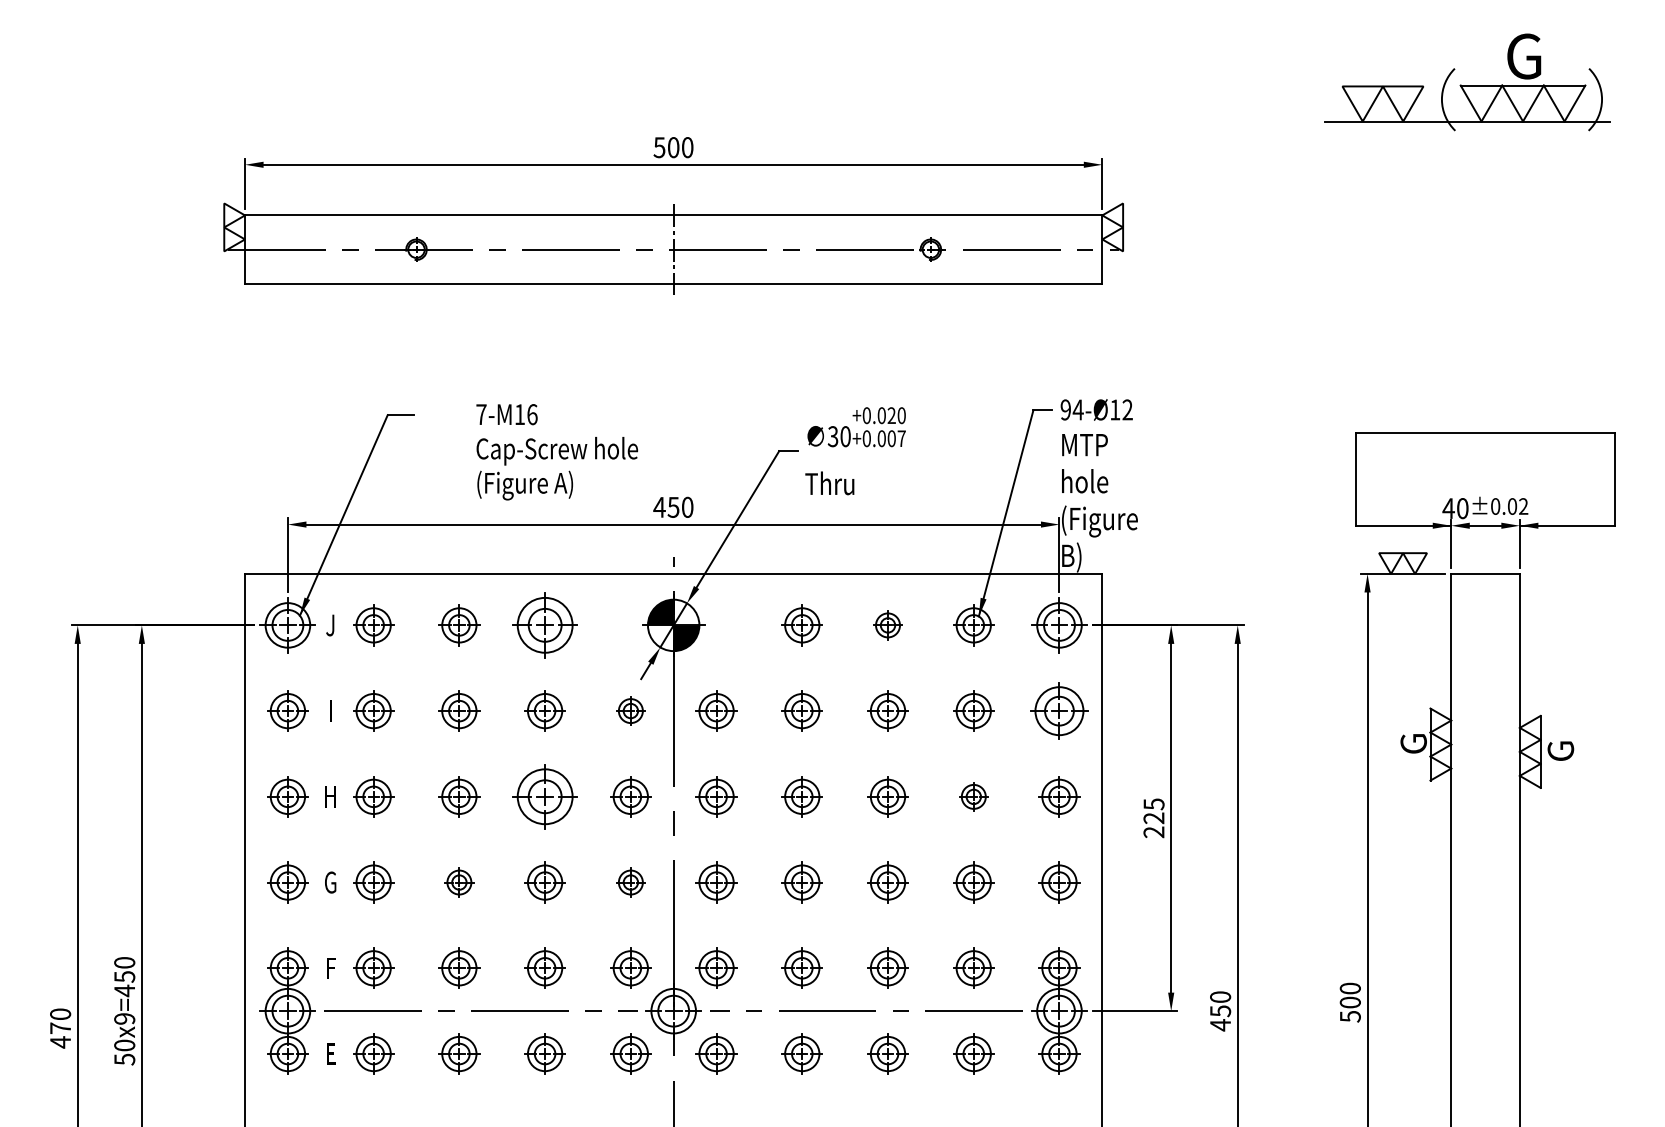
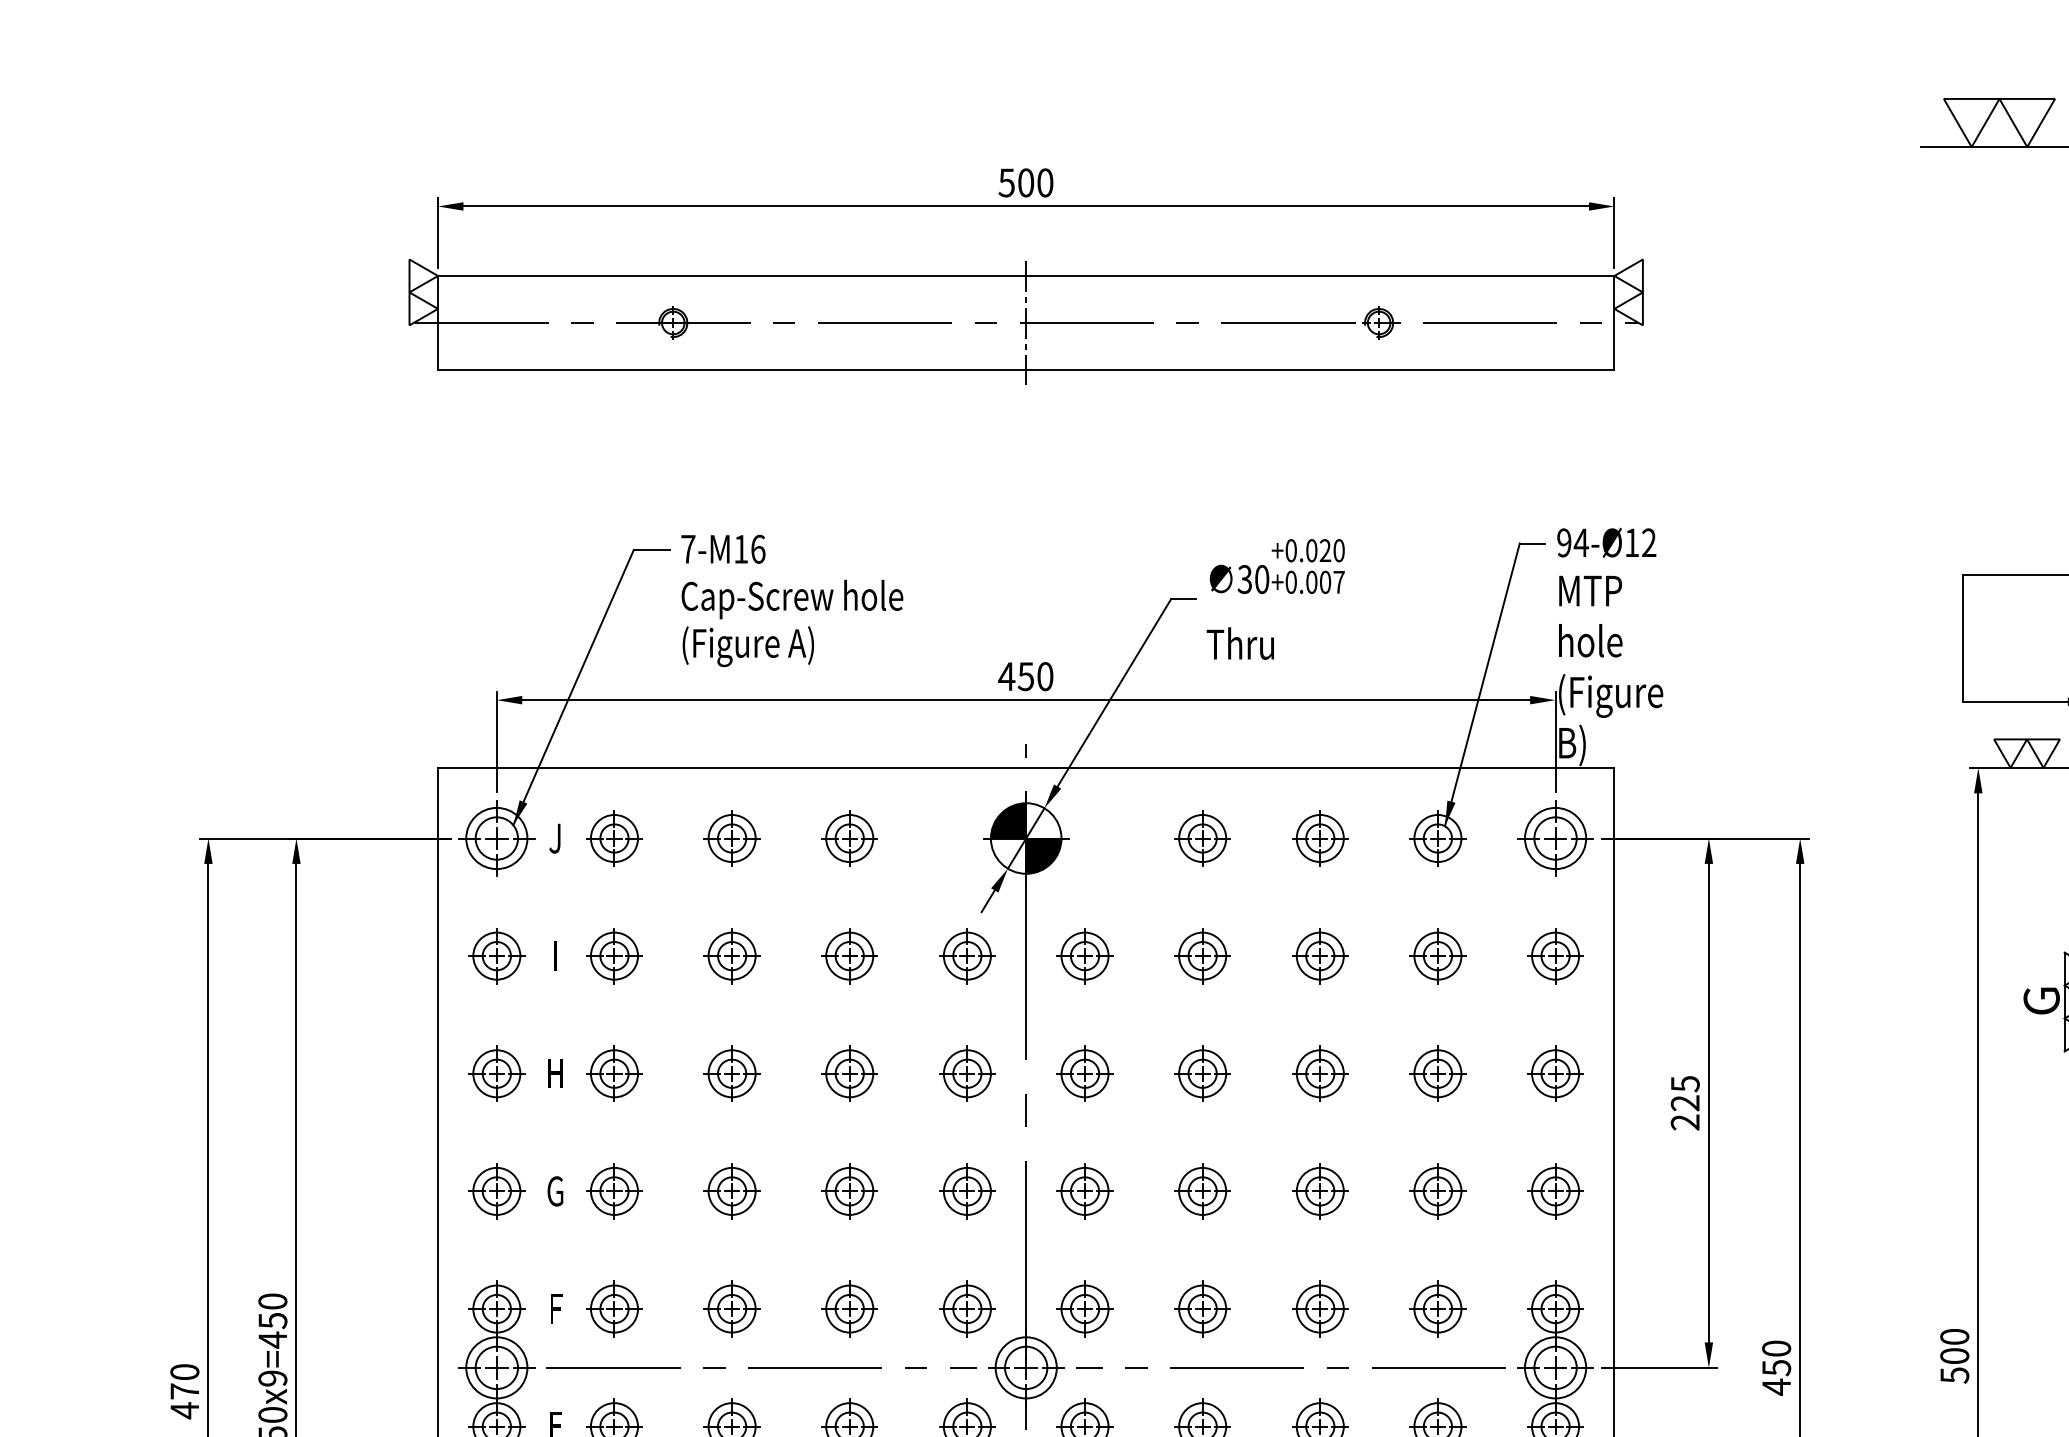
text: (557, 452) -> (792, 601), moved
part: (544, 625) -> (848, 838), size x0.62
part: (887, 625) -> (1319, 838), size x1.43
part: (630, 710) -> (966, 955), size x1.43
part: (1059, 710) -> (1555, 955), size x0.71
part: (544, 796) -> (848, 1073), size x0.62
part: (973, 796) -> (1437, 1073), size x1.43
part: (459, 882) -> (732, 1191), size x1.43
part: (630, 882) -> (966, 1191), size x1.43

